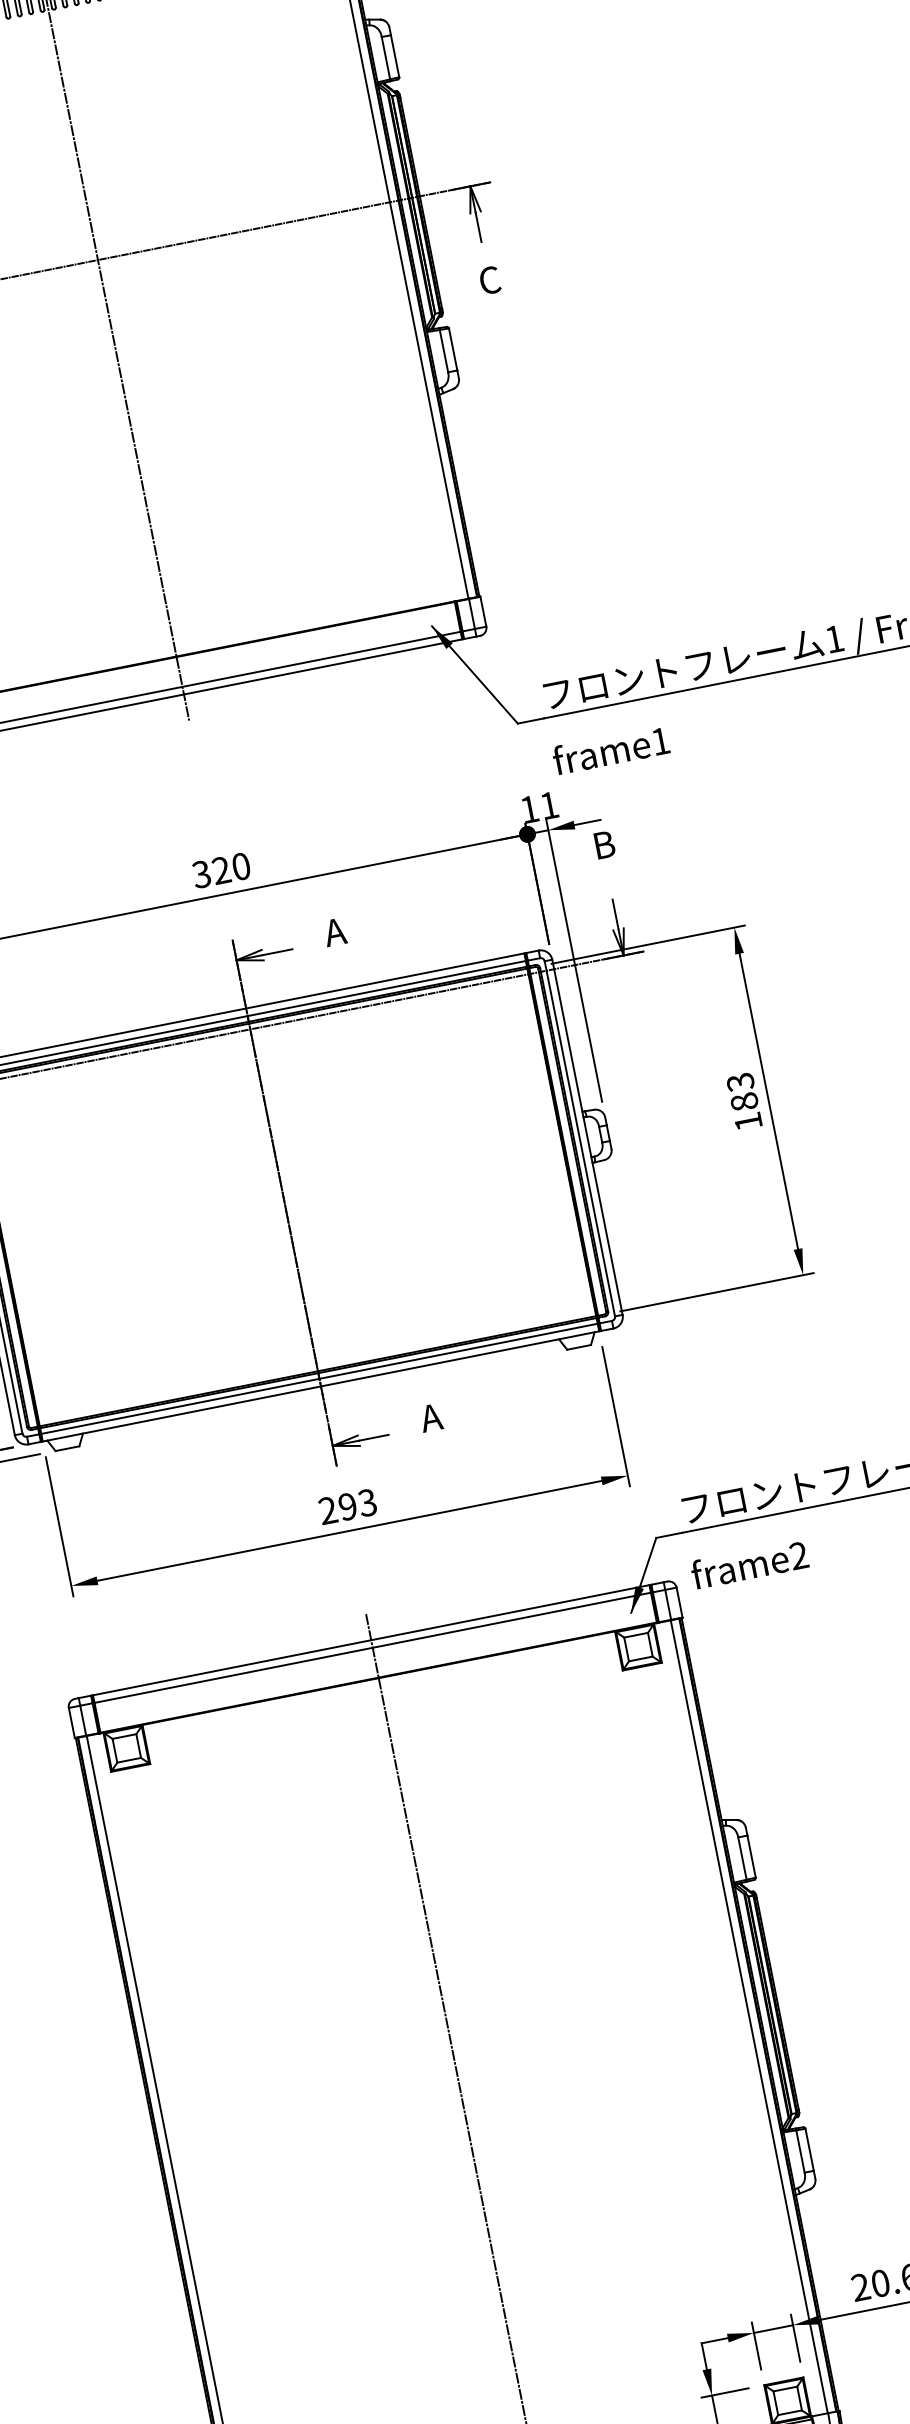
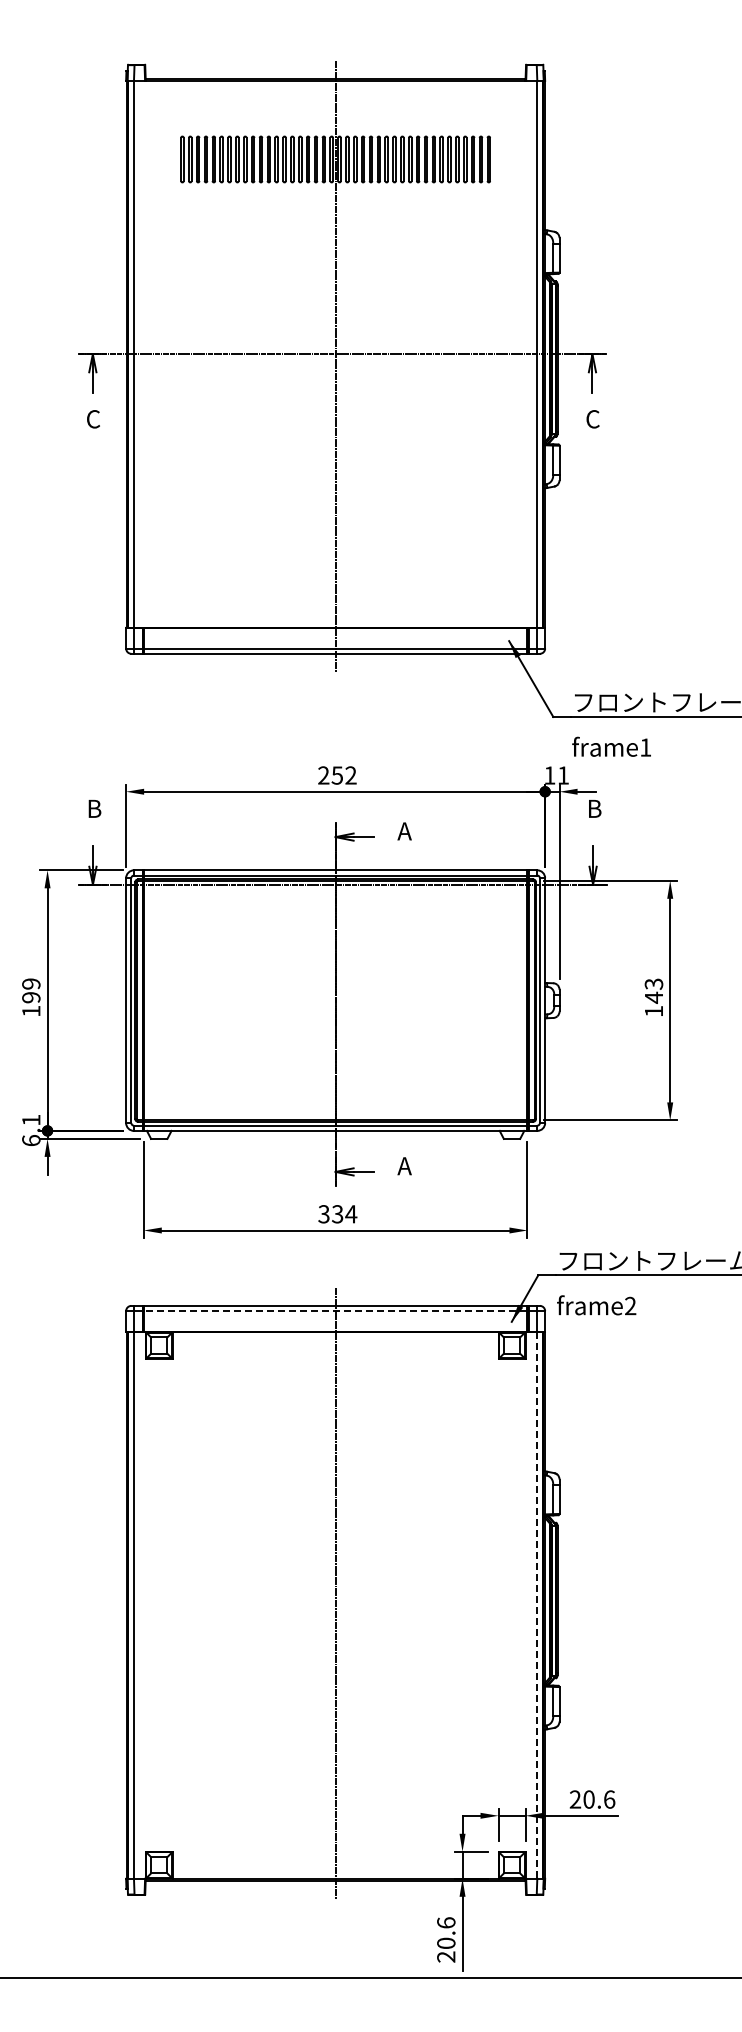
text: (221, 870) -> (337, 775), 320 -> 252
text: (743, 1101) -> (653, 997), 183 -> 143
text: (347, 1507) -> (337, 1214), 293 -> 334
line: (372, 1648) -> (335, 1311), solid -> dashed
line: (748, 2017) -> (536, 1605), solid -> dashed

